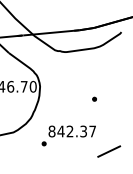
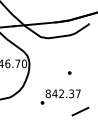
text: (68, 135) -> (60, 96), moved

